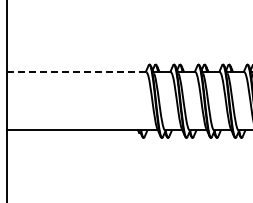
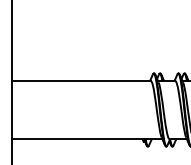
line: (76, 72) -> (80, 81), dashed -> solid

